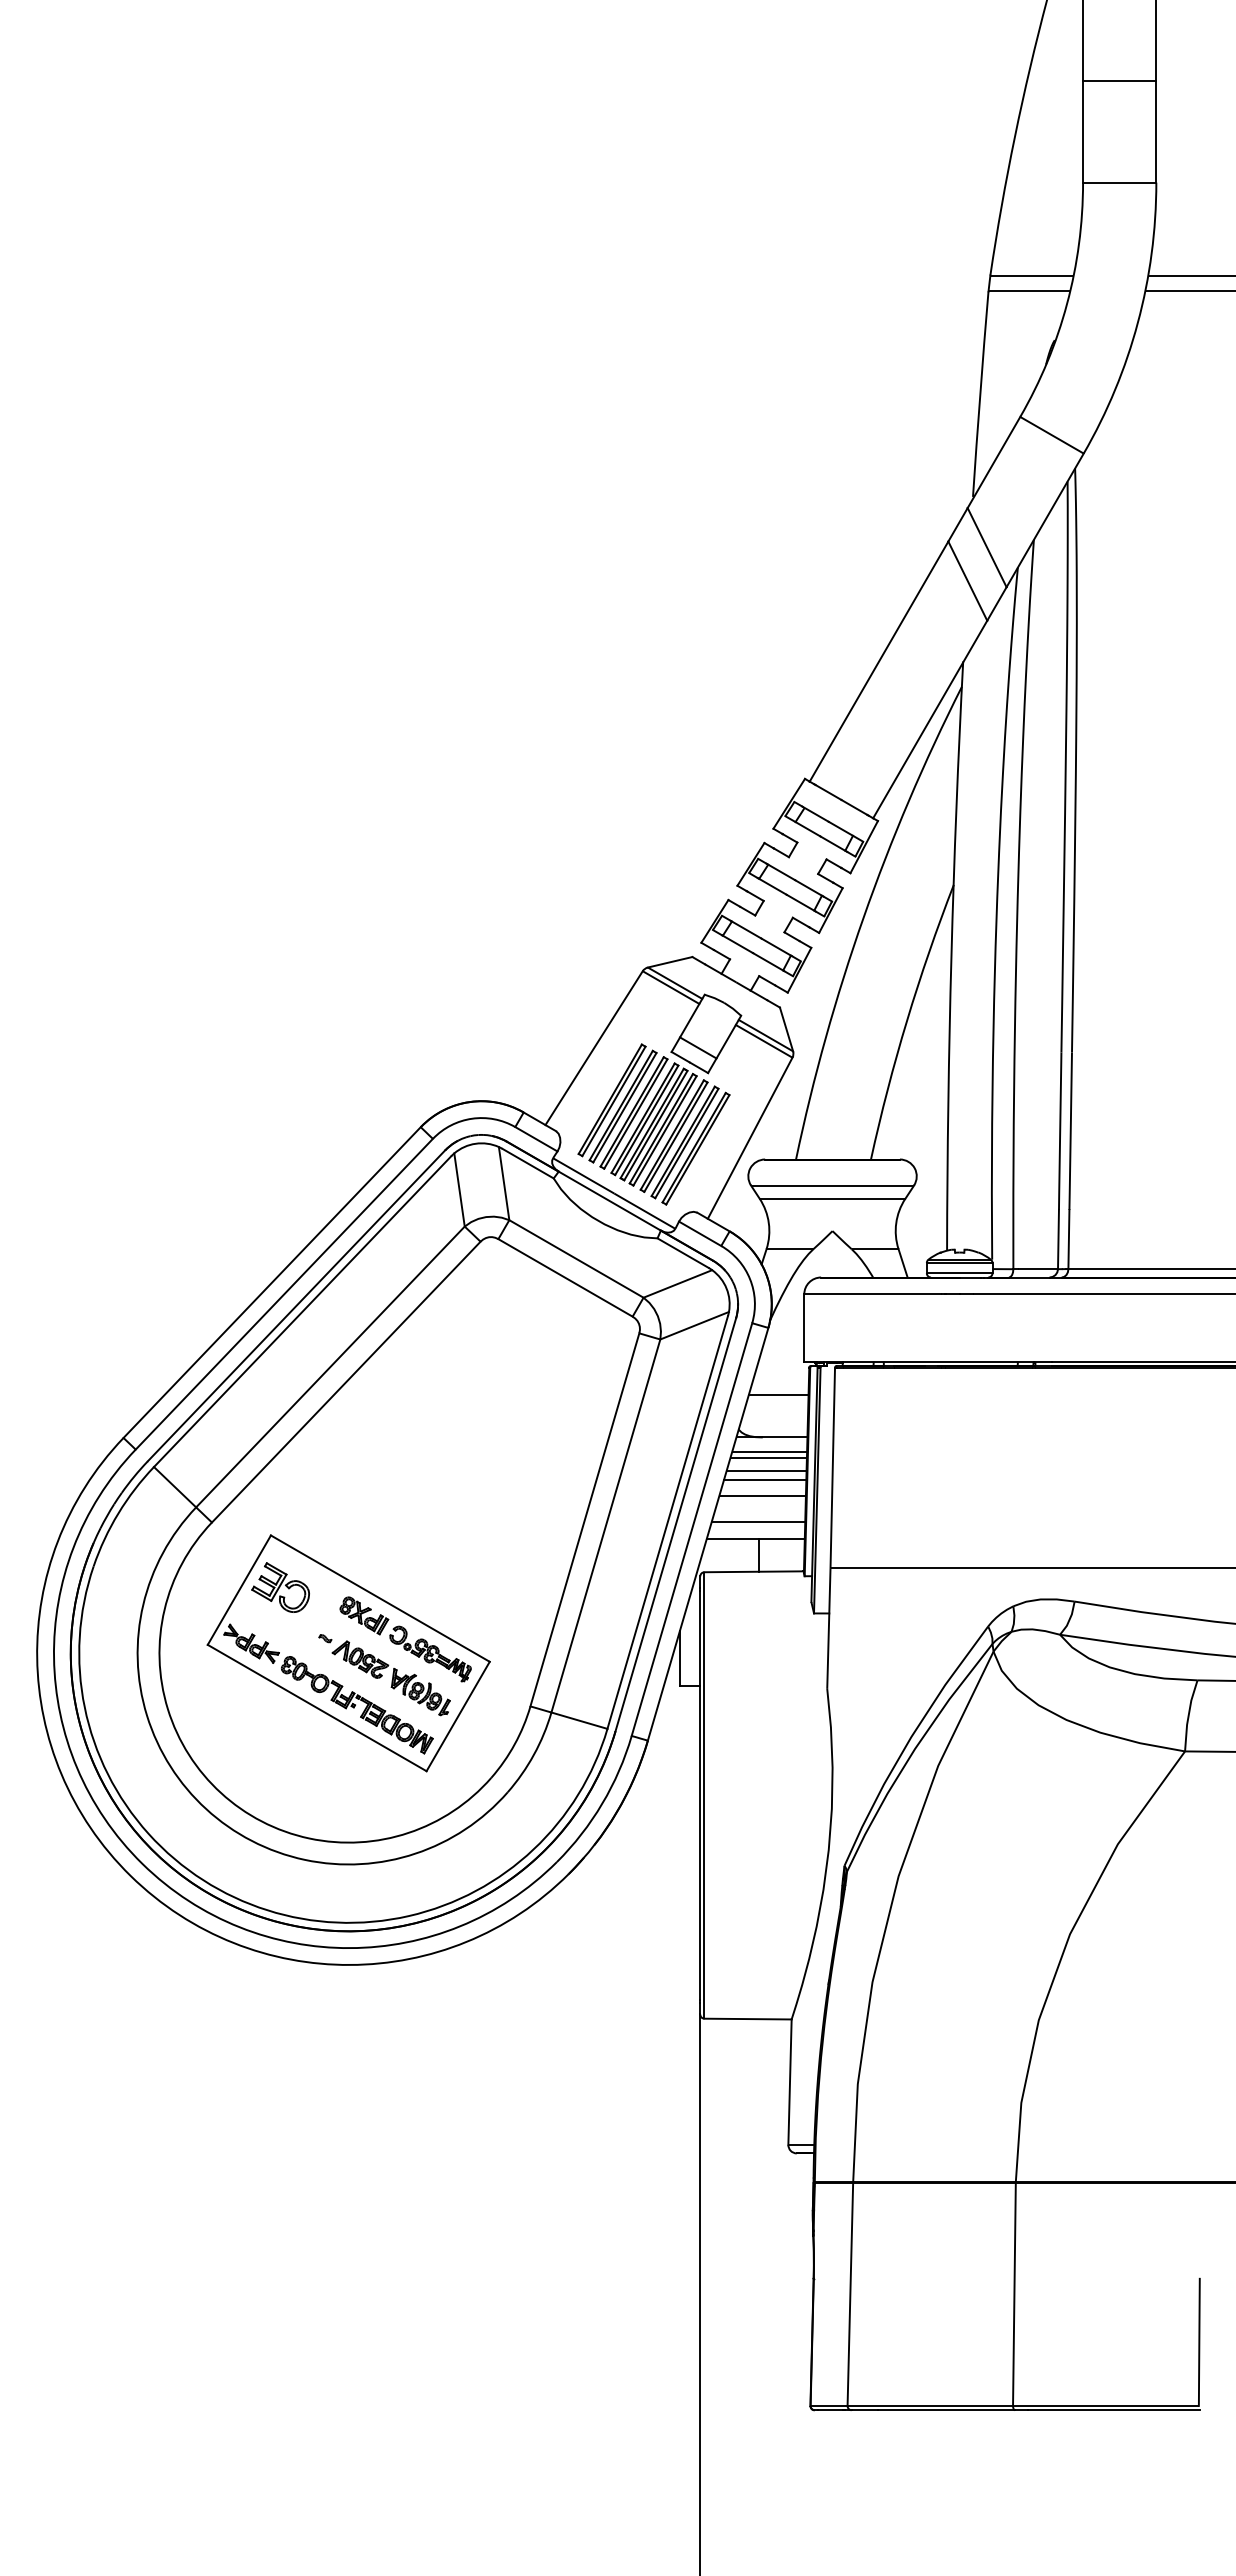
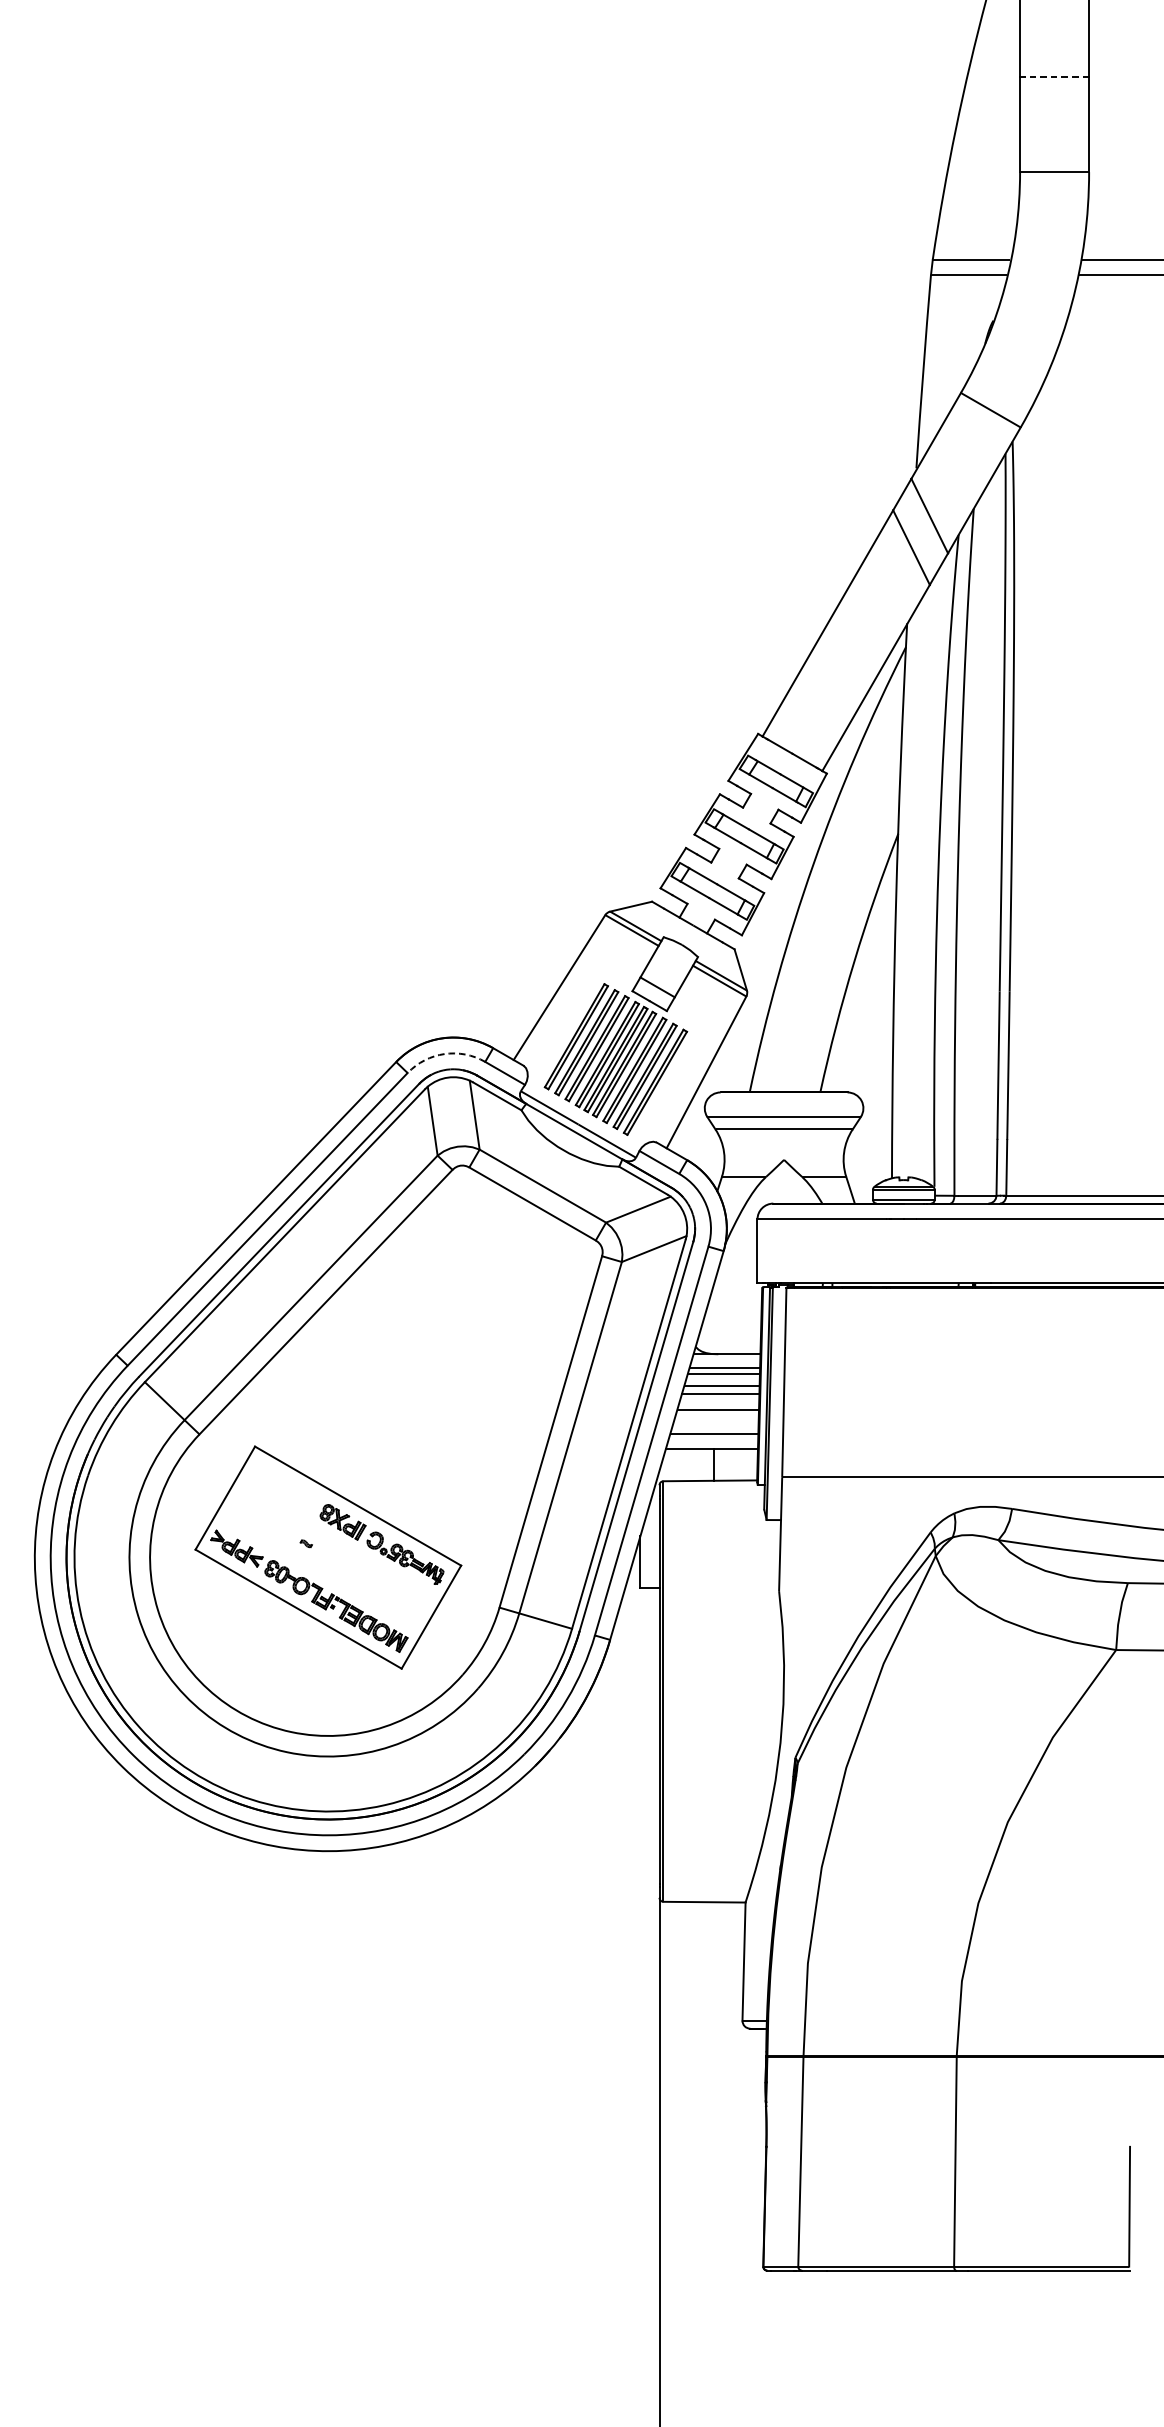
line: (1119, 81) -> (1054, 76), solid -> dashed
arc: (472, 1118) -> (444, 1053), solid -> dashed
line: (778, 1395) -> (733, 1314), removed
part: (280, 1587) -> (264, 1495), removed
part: (390, 1678) -> (367, 1581), removed

